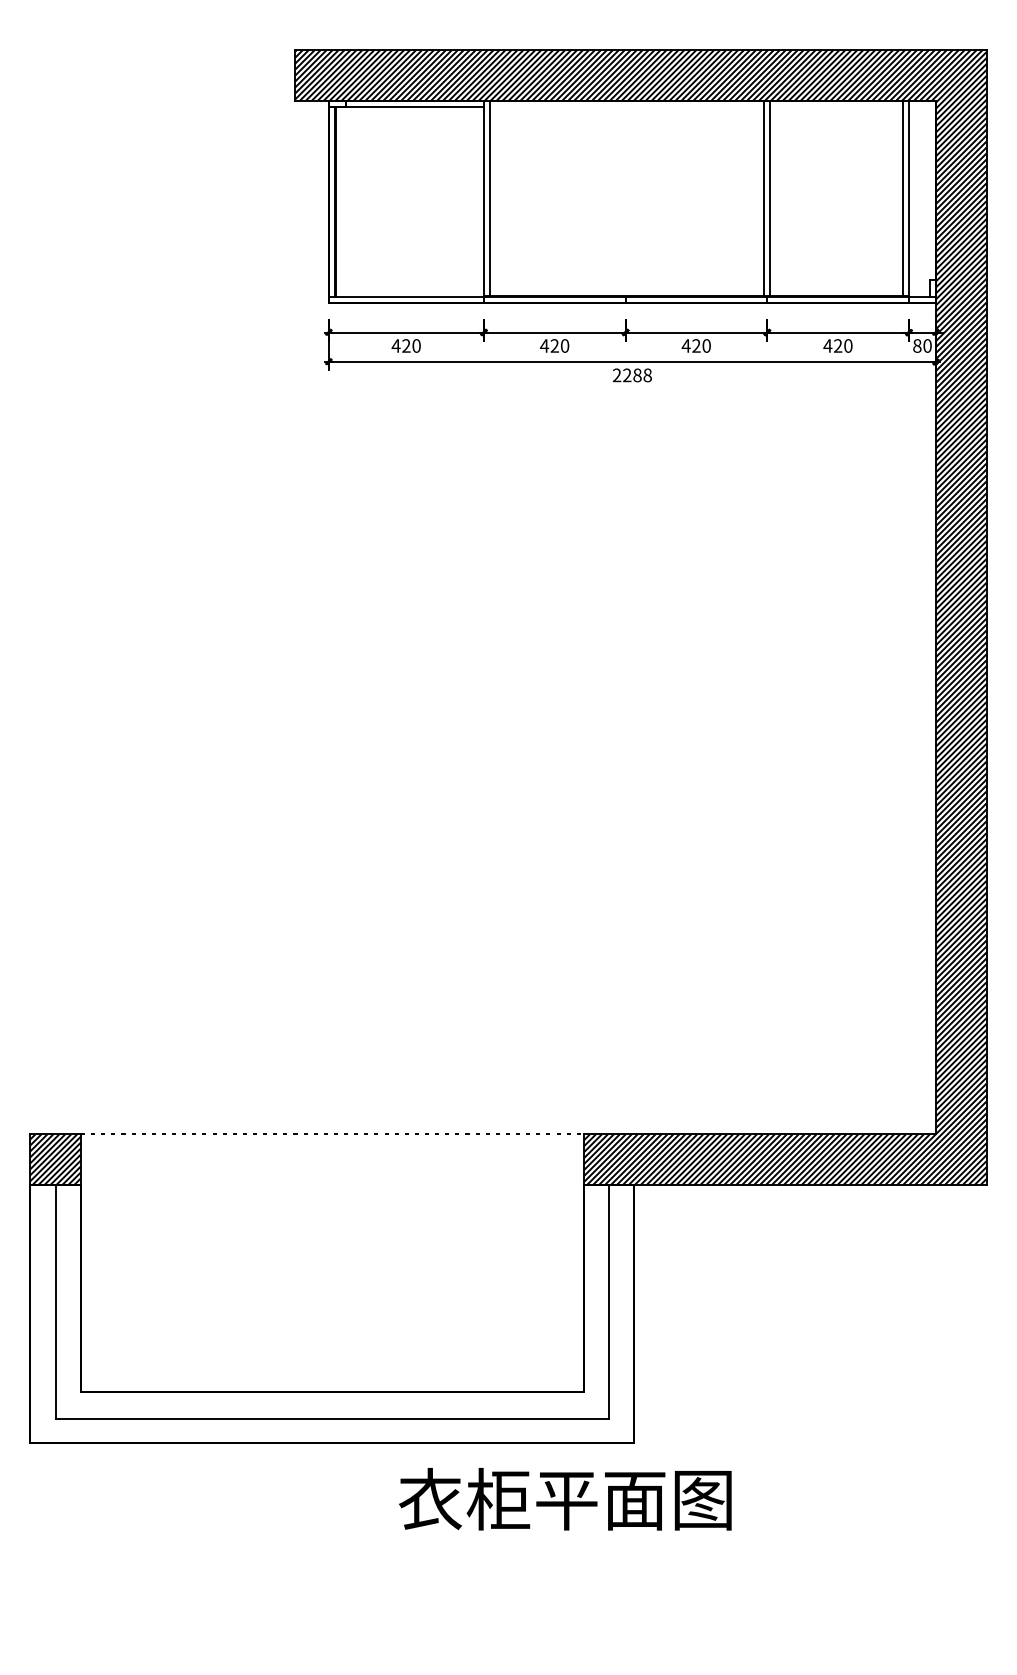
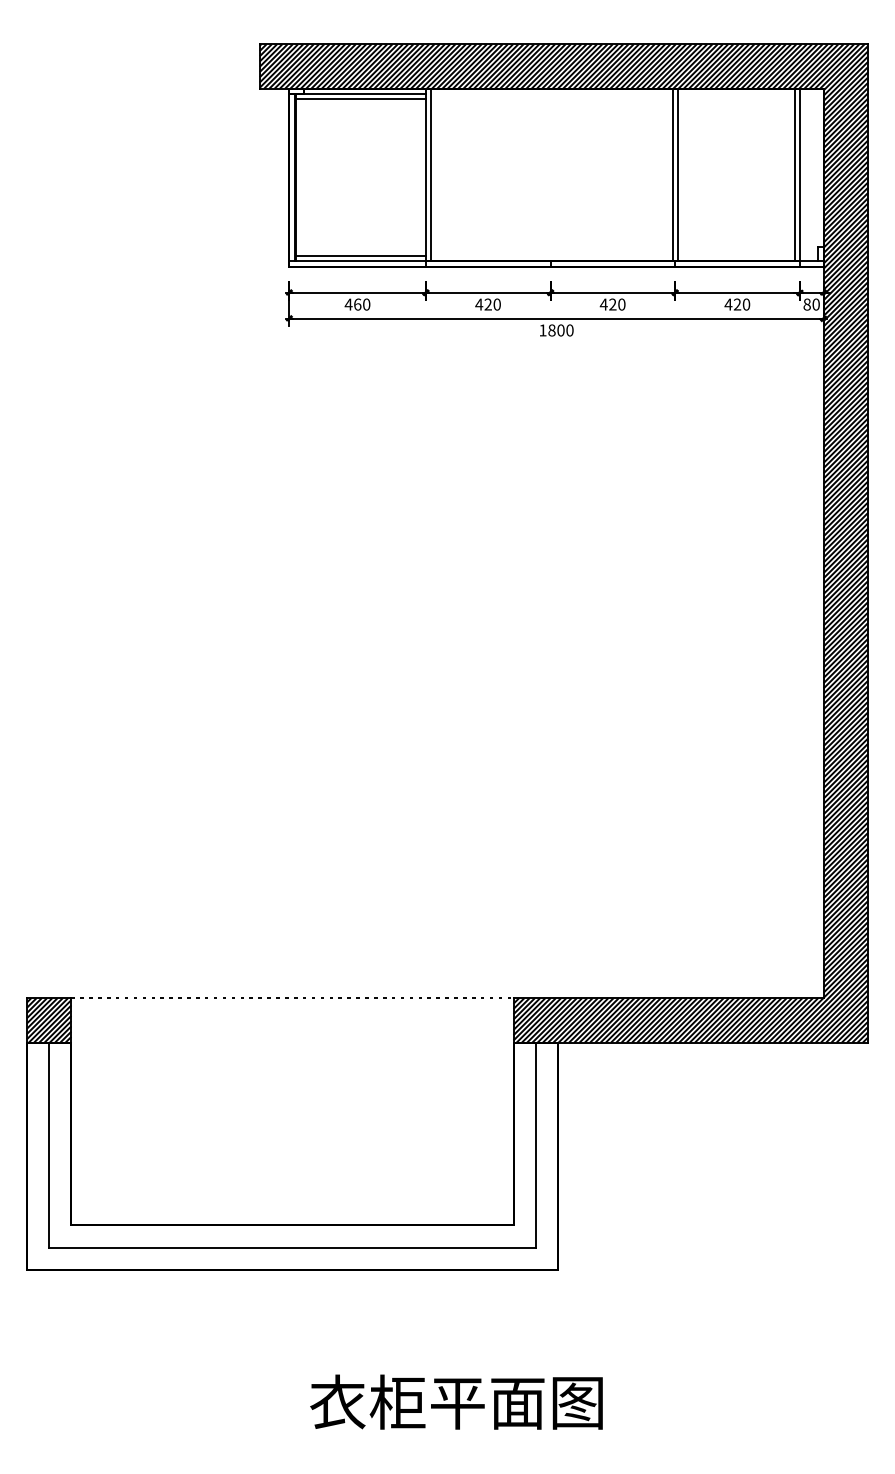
line: (409, 112) -> (360, 99), added
line: (409, 291) -> (360, 256), added
text: (406, 345) -> (357, 304), 420 -> 460
text: (632, 375) -> (556, 330), 2288 -> 1800
text: (565, 1498) -> (456, 1401), moved

